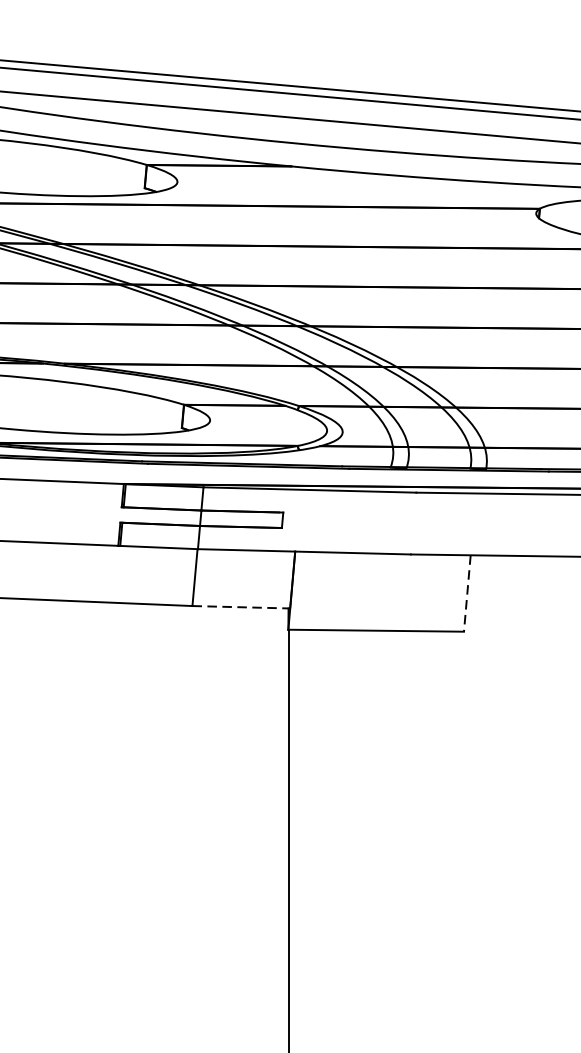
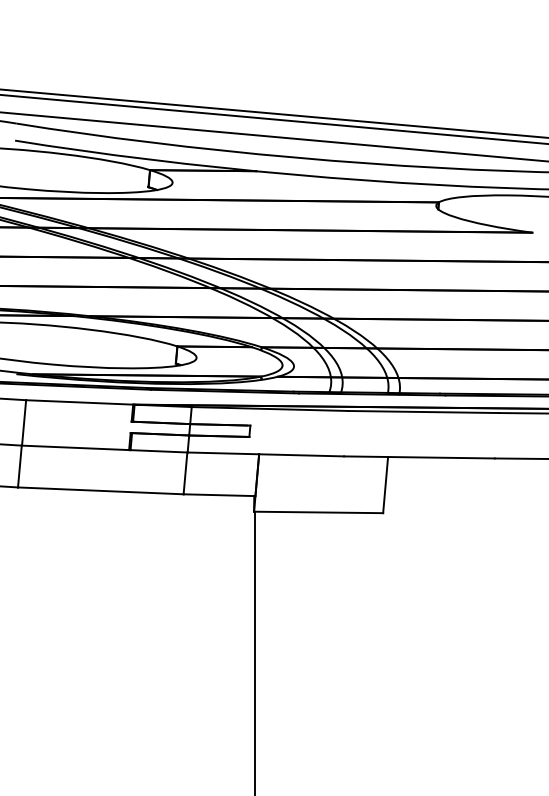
line: (467, 594) -> (385, 485), dashed -> solid
line: (241, 607) -> (219, 495), dashed -> solid

